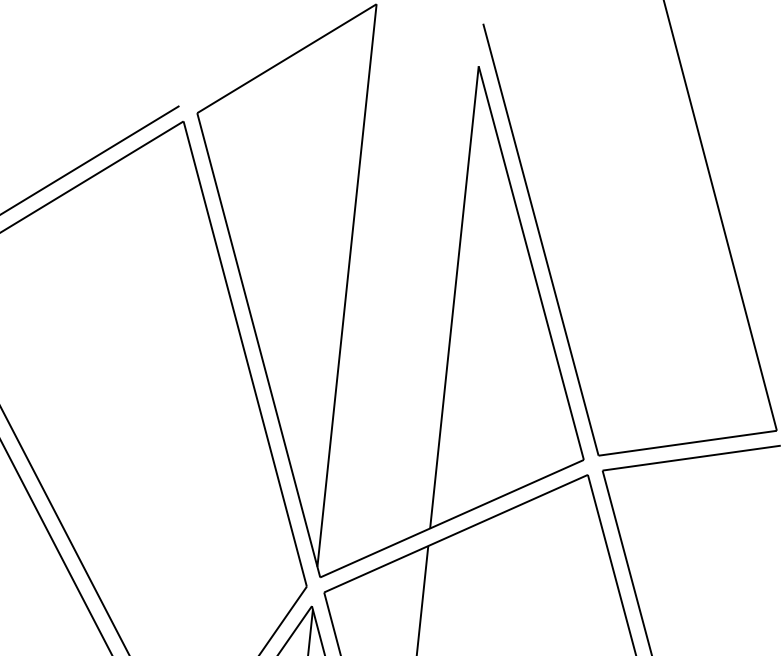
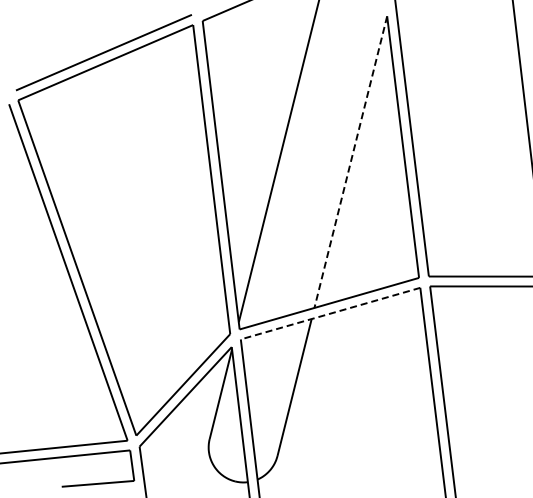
line: (454, 297) -> (350, 162), solid -> dashed
line: (455, 533) -> (330, 313), solid -> dashed

